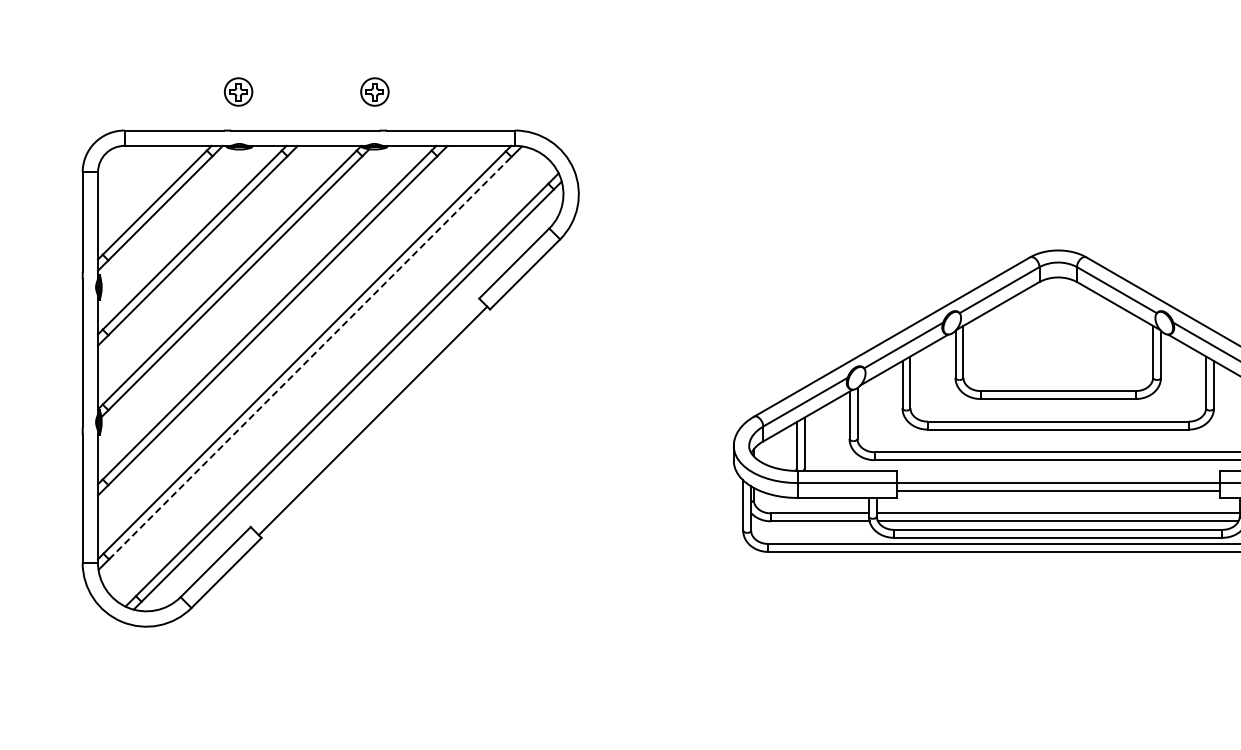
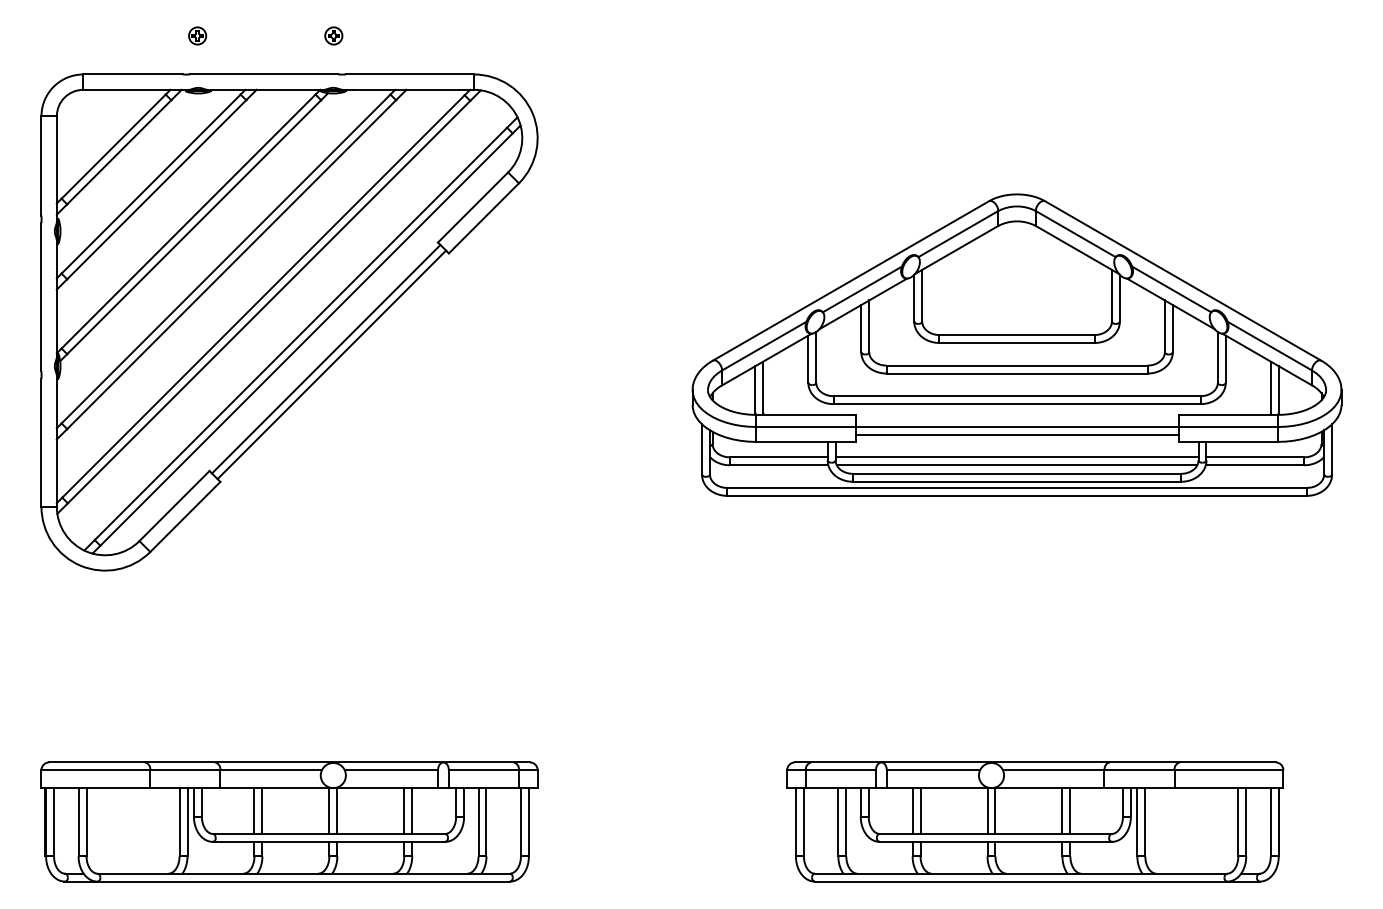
part: (238, 91) -> (197, 35), size x0.62
part: (374, 91) -> (333, 35), size x0.62
line: (310, 358) -> (269, 302), dashed -> solid
line: (366, 414) -> (325, 358), added

